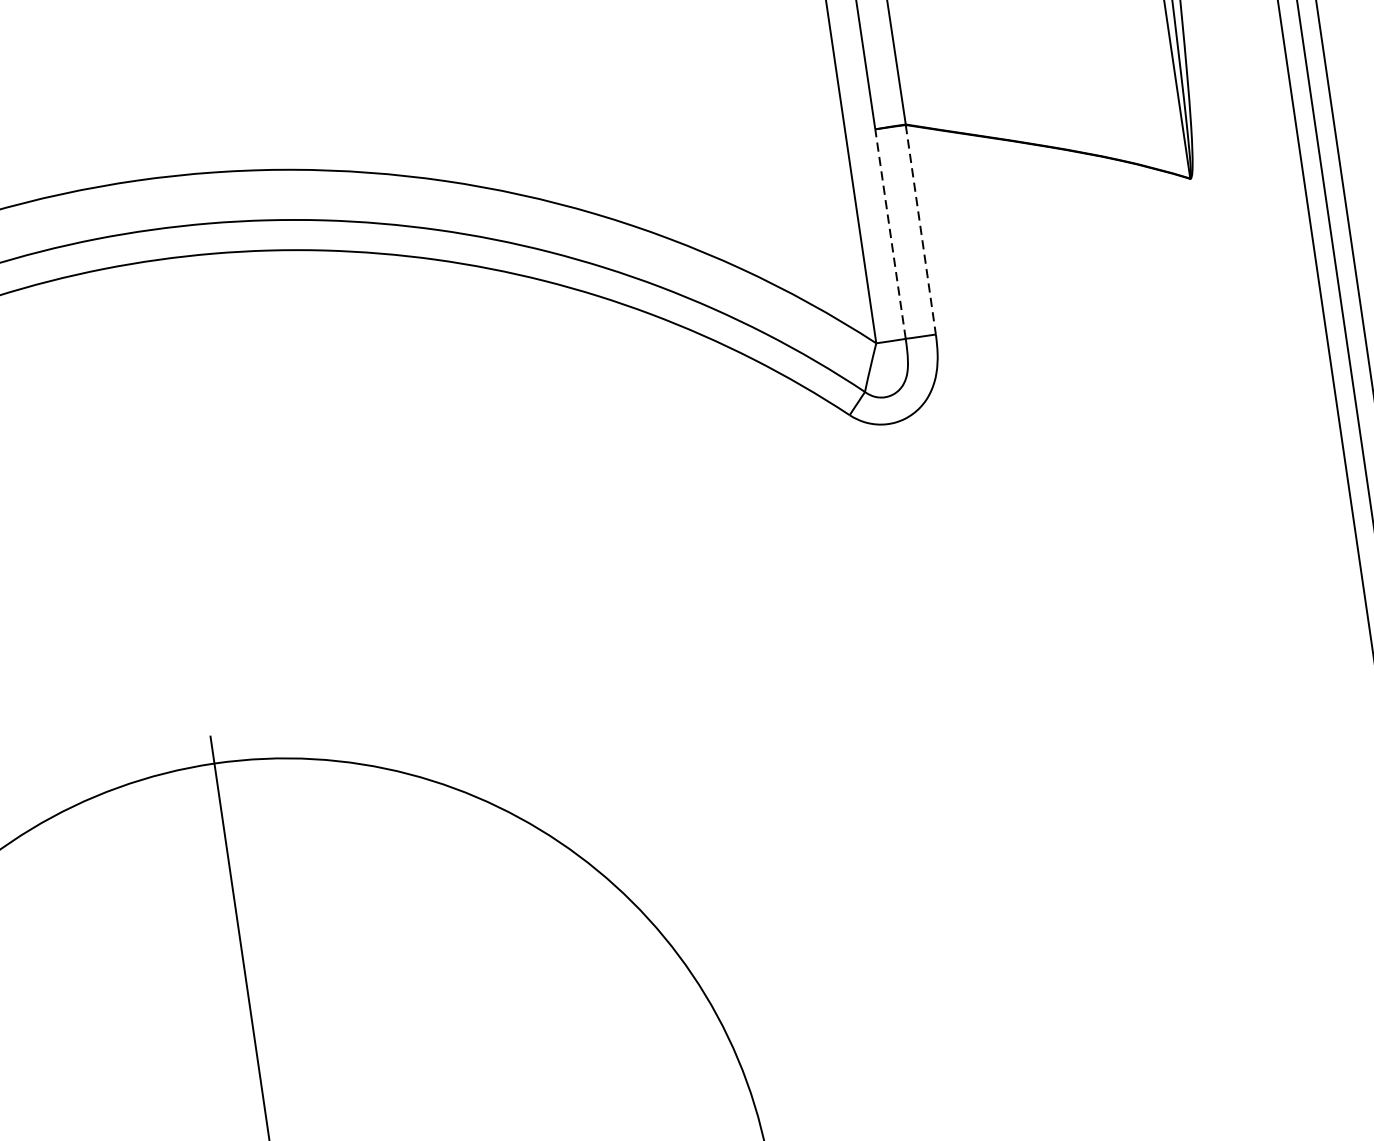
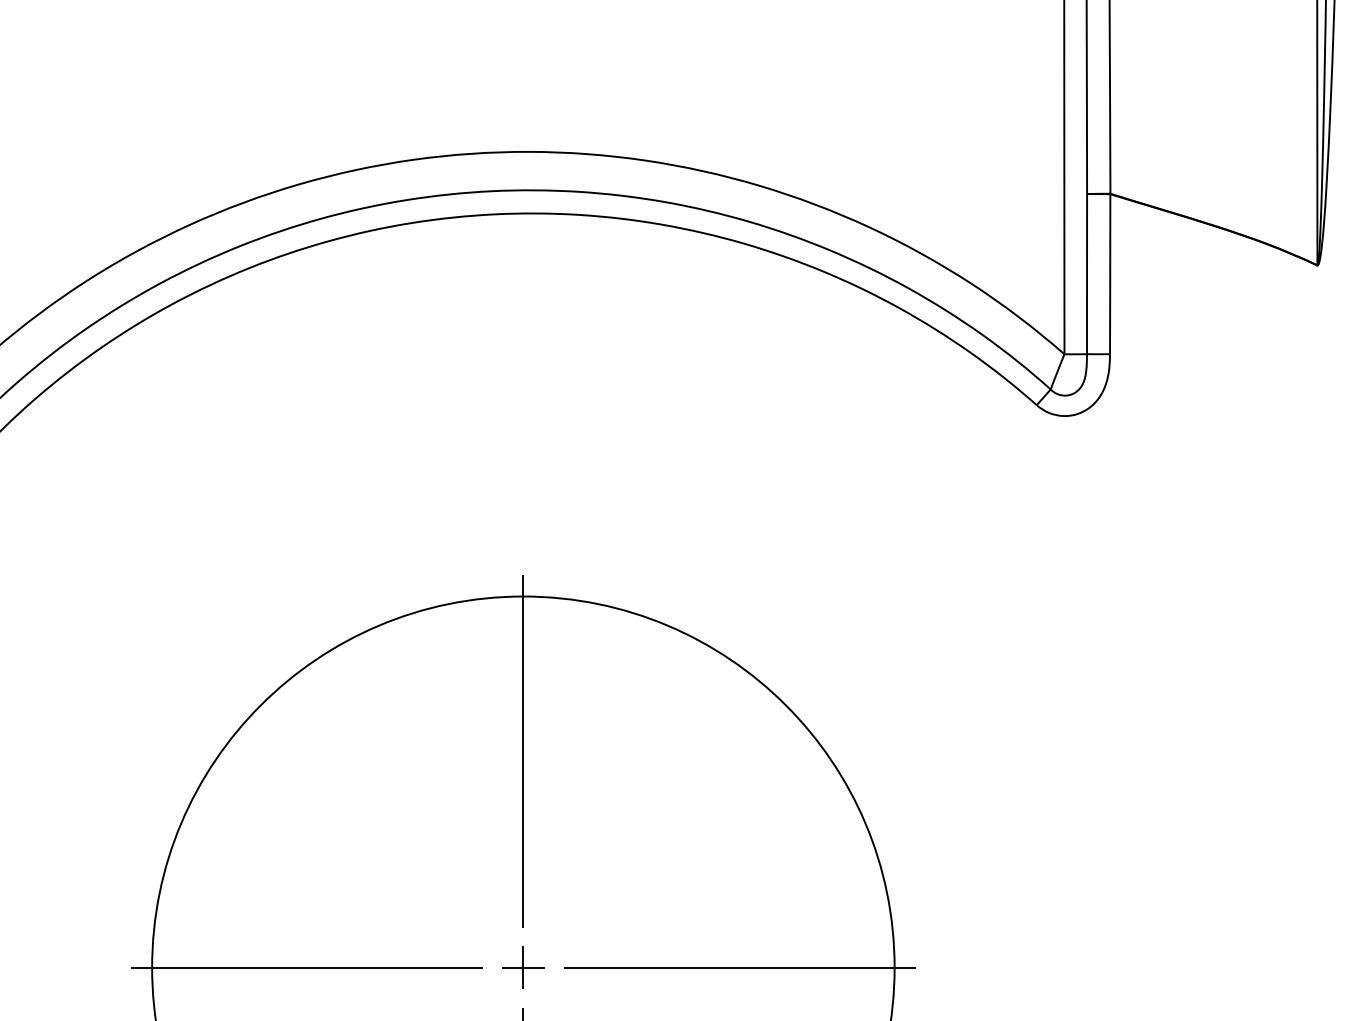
line: (921, 231) -> (1110, 275), dashed -> solid
line: (891, 234) -> (1087, 274), dashed -> solid

